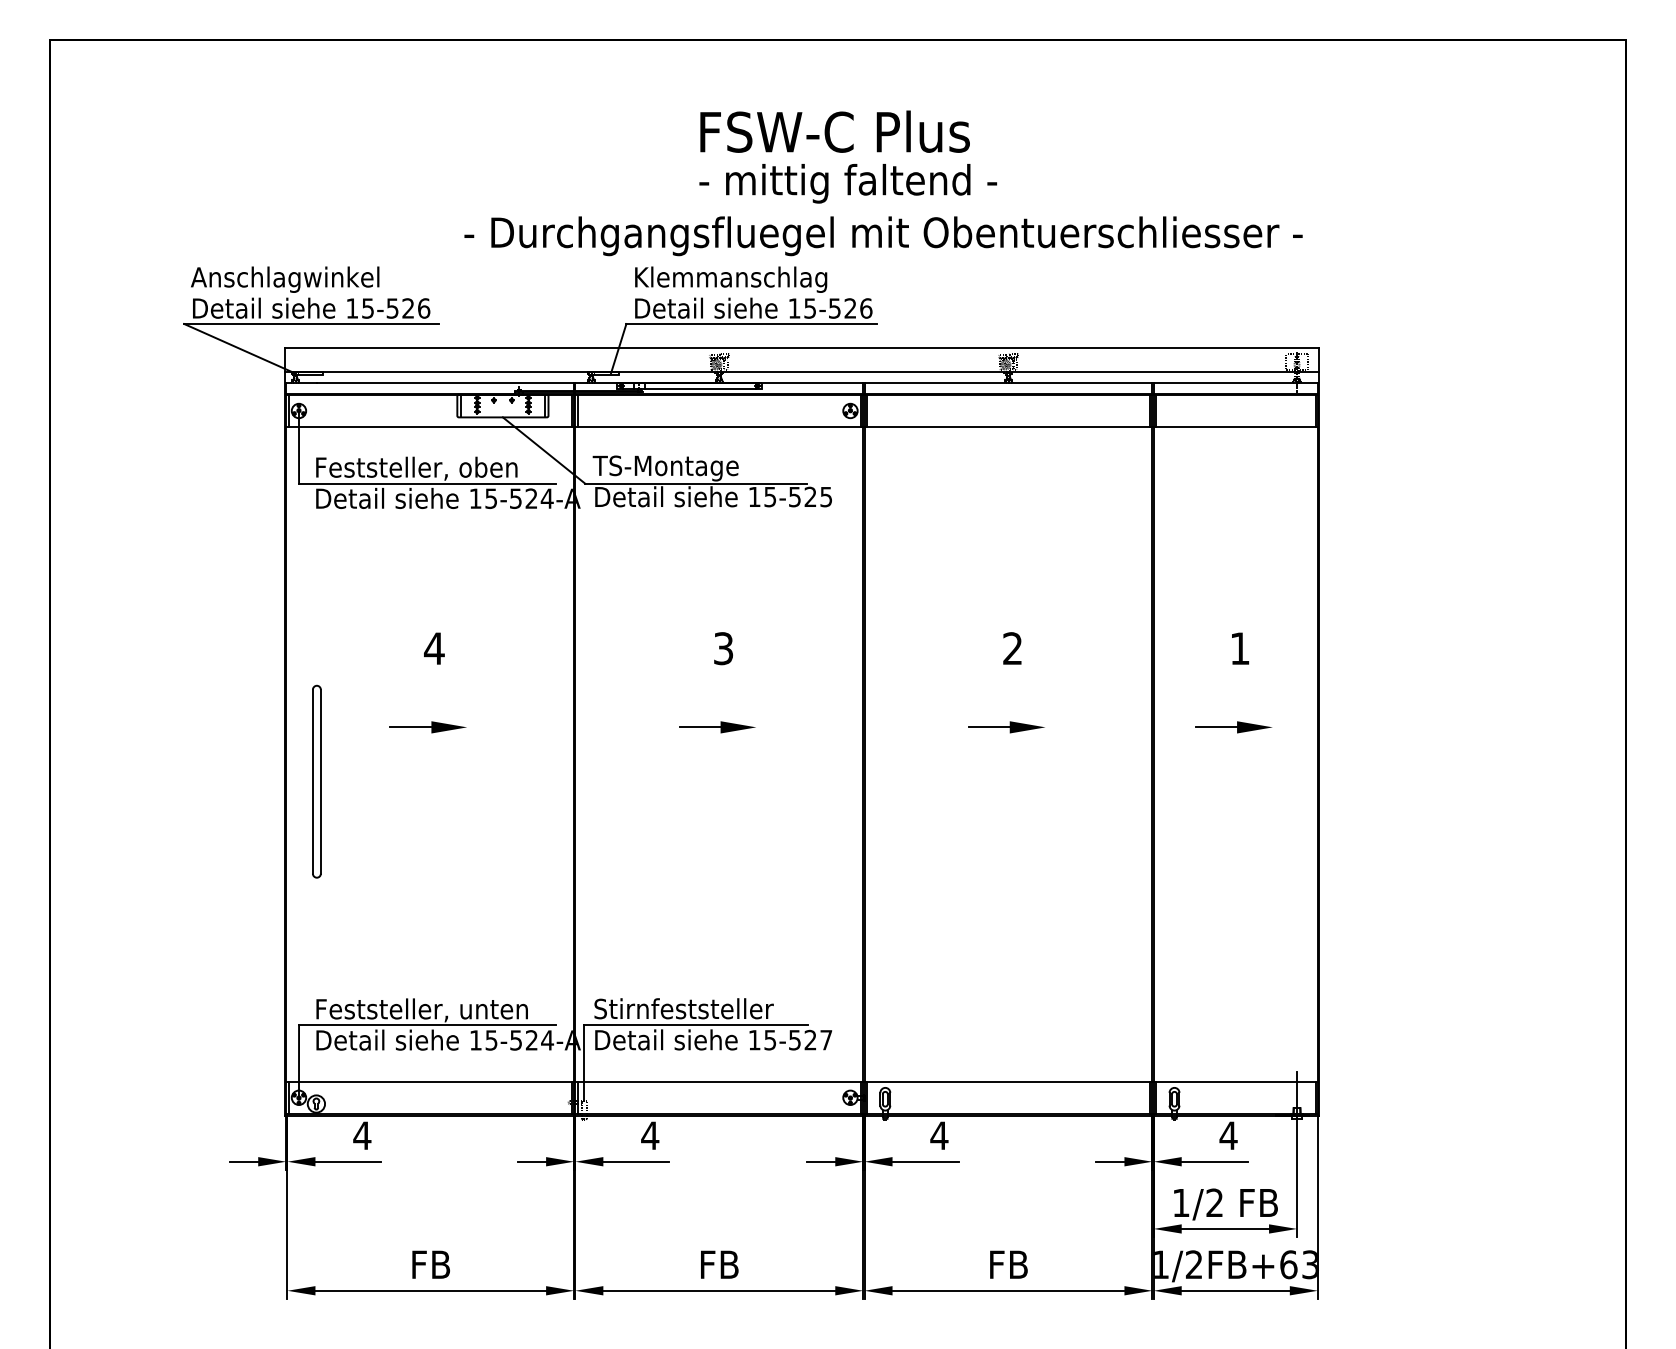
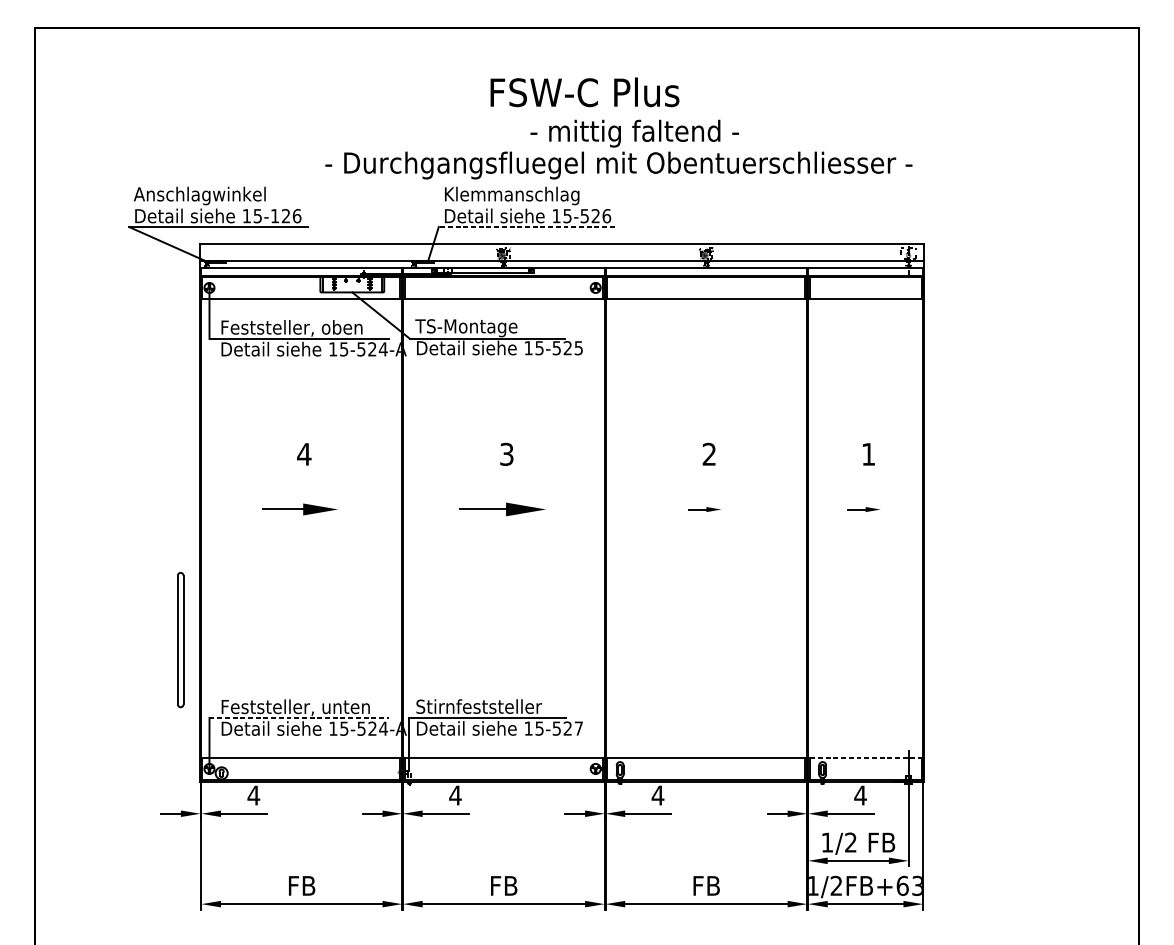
text: (847, 183) -> (634, 133), moved
text: (392, 308) -> (274, 216), 15-526 -> 15-126
line: (751, 324) -> (526, 227), solid -> dashed
part: (427, 727) -> (299, 509), size x1.4
part: (717, 727) -> (502, 509), size x1.6
part: (1006, 727) -> (705, 509), size x0.6
part: (1233, 727) -> (864, 509), size x0.6
part: (316, 781) -> (180, 639), moved
line: (427, 1025) -> (299, 718), solid -> dashed
line: (1235, 1081) -> (865, 757), solid -> dashed

